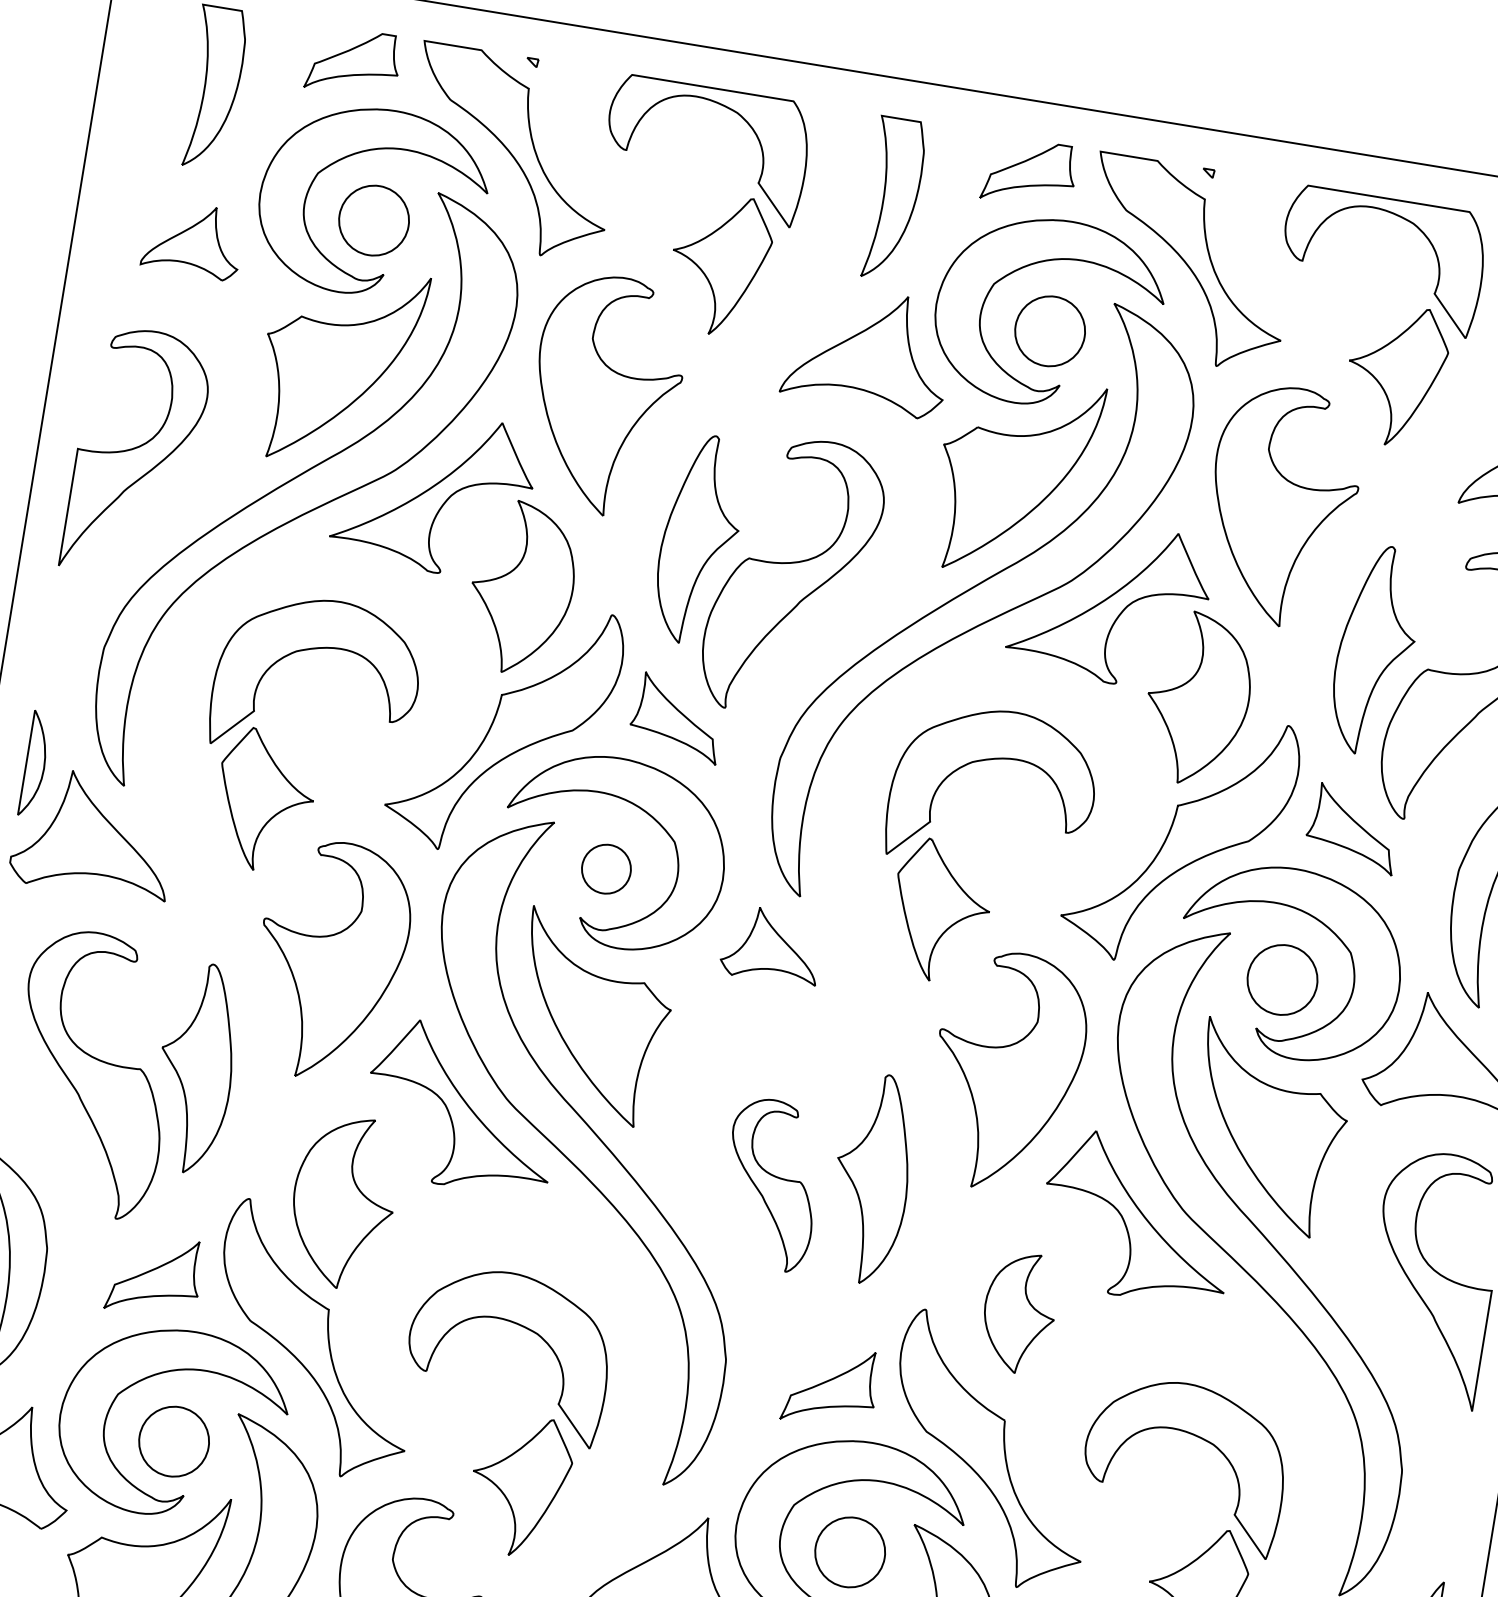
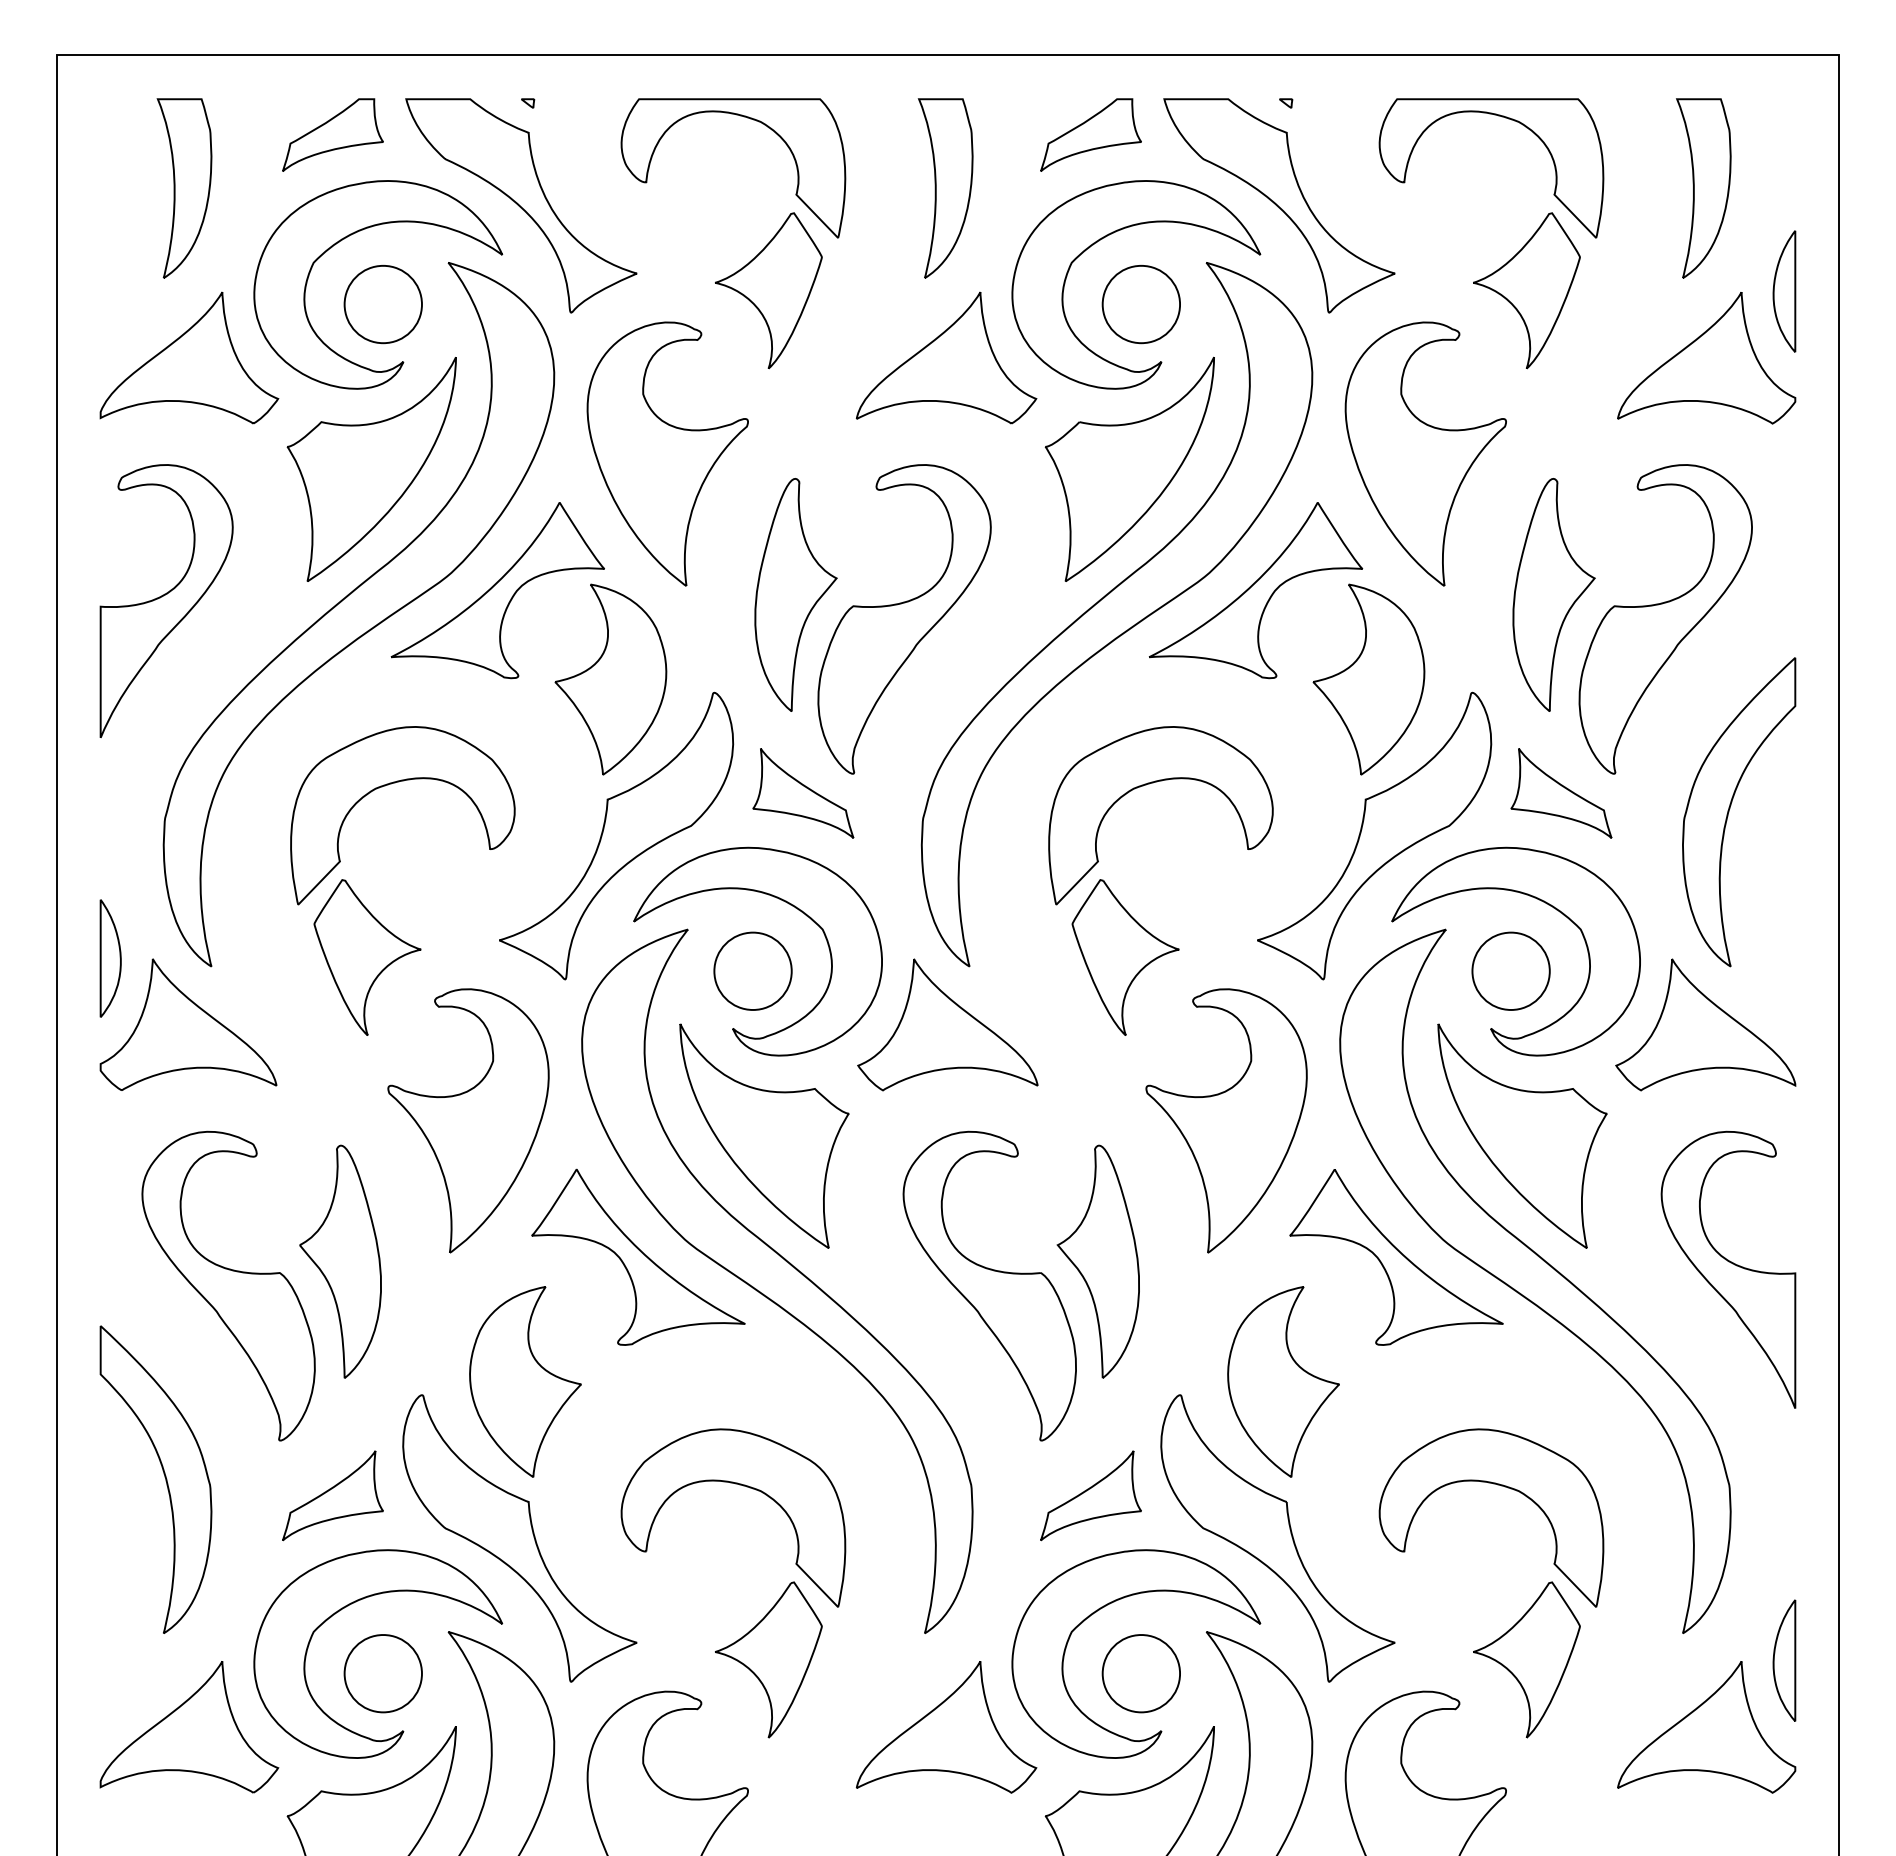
part: (193, 239) -> (189, 357), size x1.67
part: (606, 868) -> (752, 970), size x1.43
part: (772, 945) -> (947, 1024), size x1.67
part: (771, 1184) -> (989, 1285), size x1.67
part: (1019, 1312) -> (1283, 1381), size x1.43

